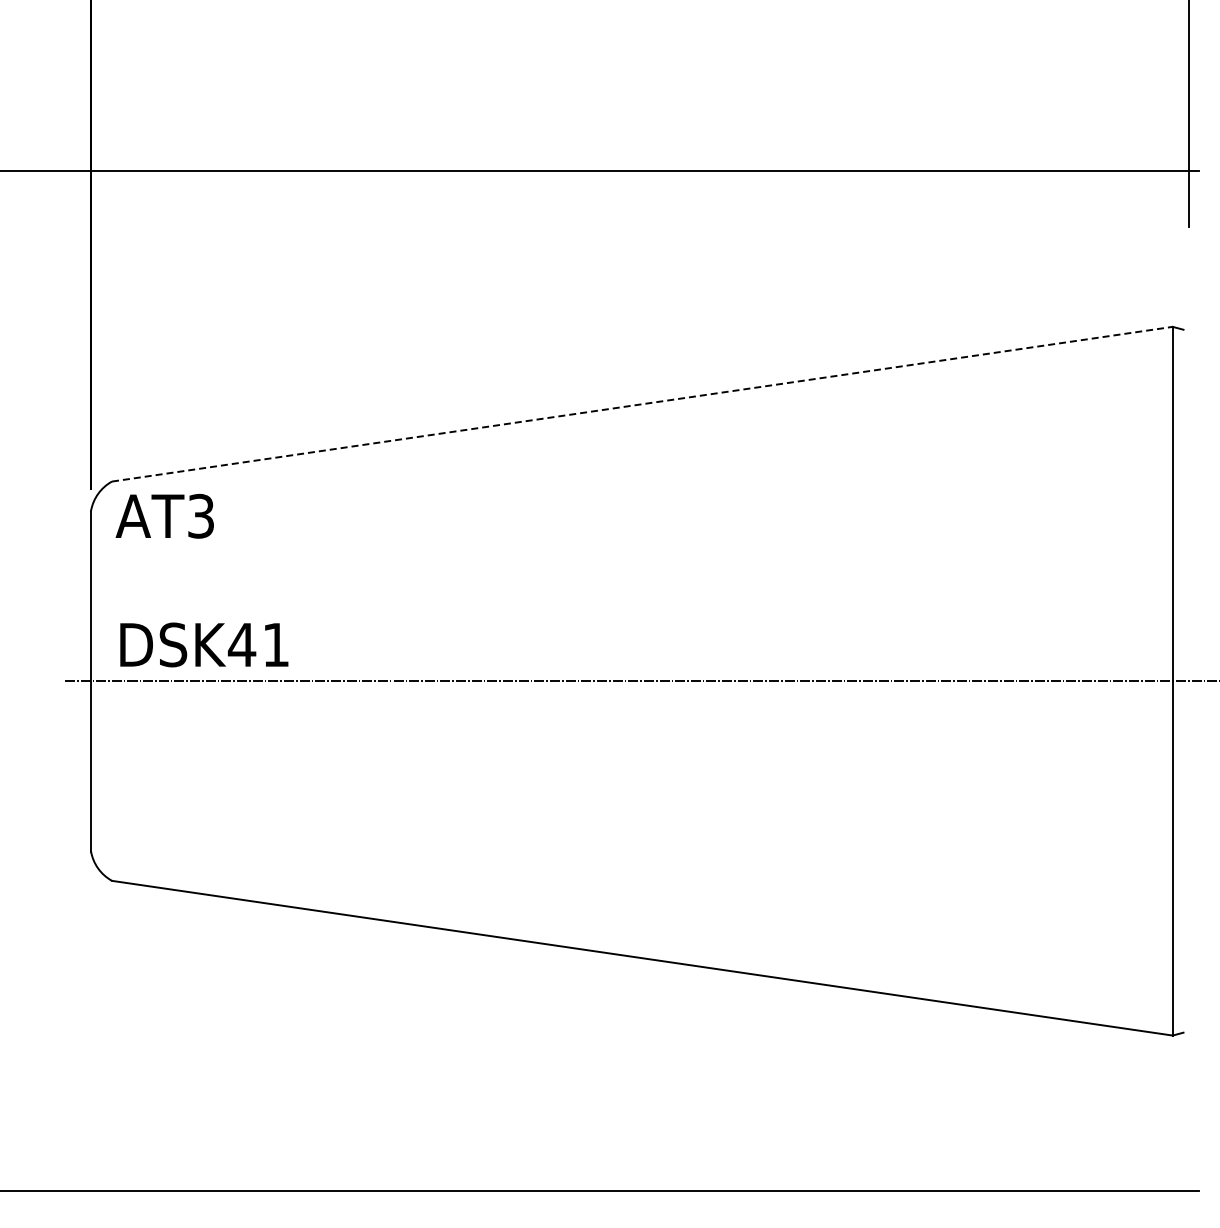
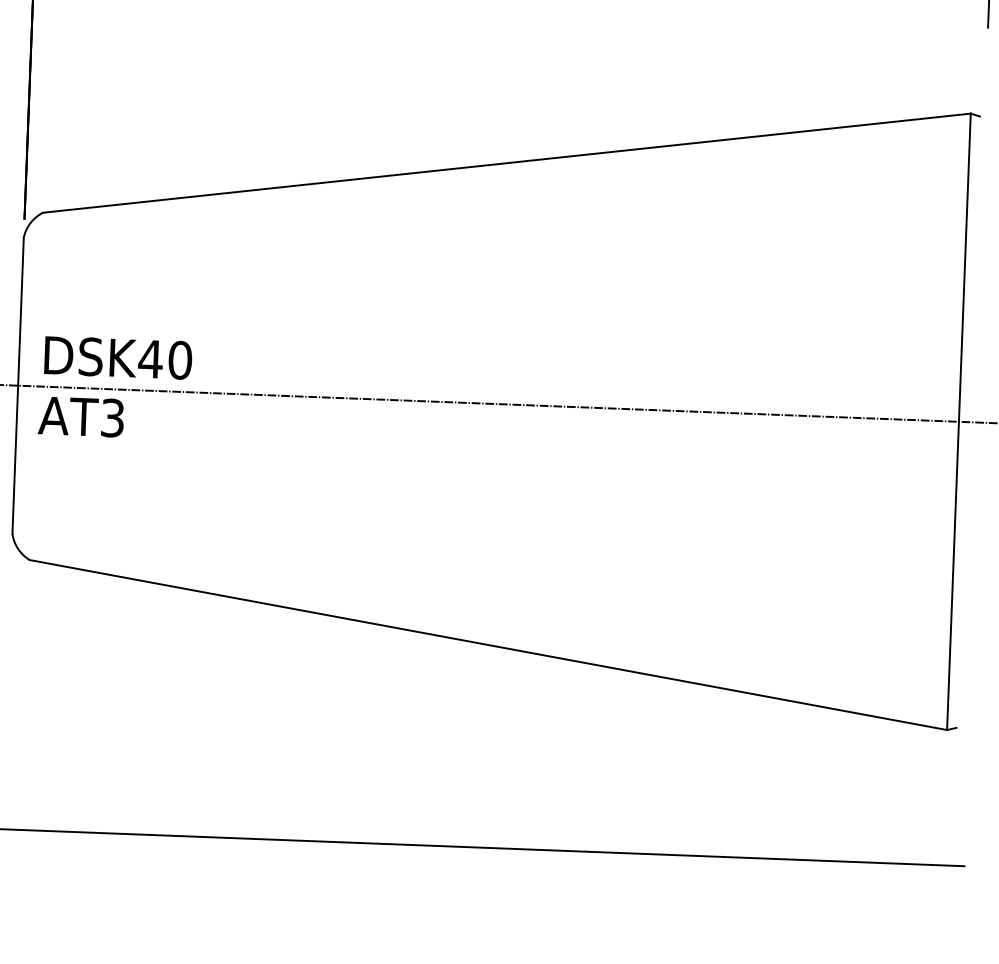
line: (642, 404) -> (506, 163), dashed -> solid
text: (164, 516) -> (80, 417), moved
text: (275, 644) -> (179, 359), DSK41 -> DSK40

